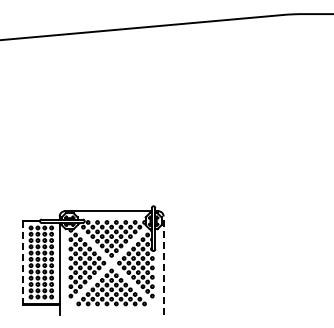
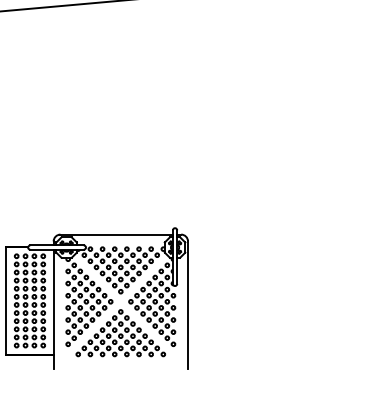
line: (23, 262) -> (6, 300), dashed -> solid
line: (163, 265) -> (187, 304), dashed -> solid

